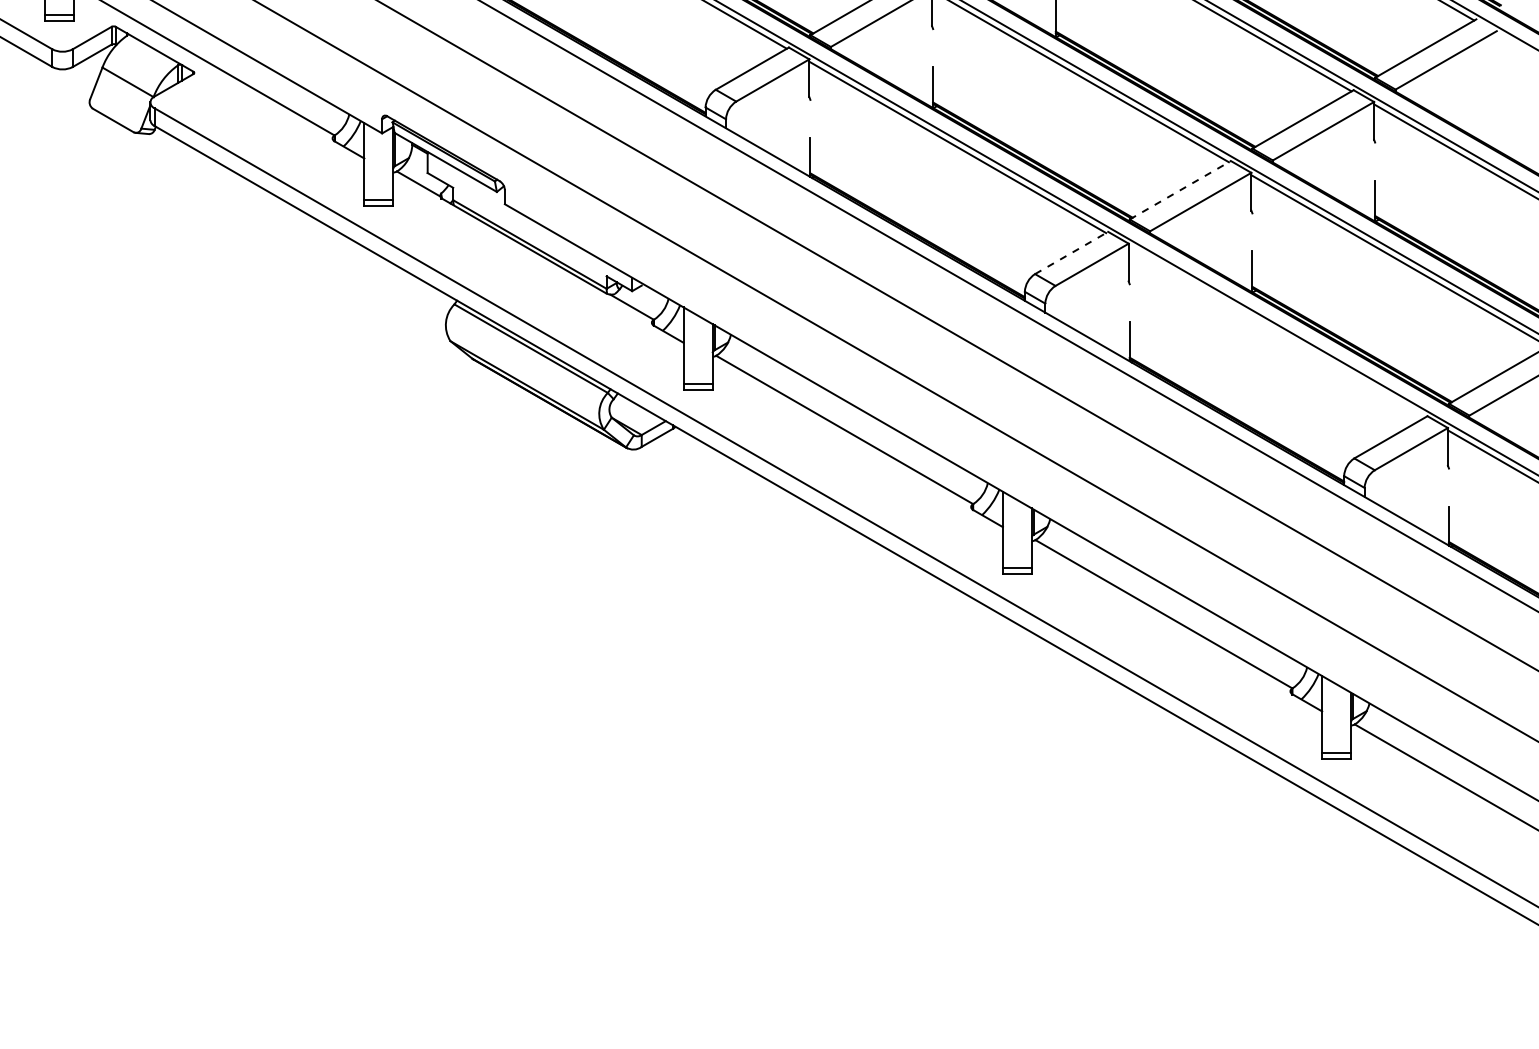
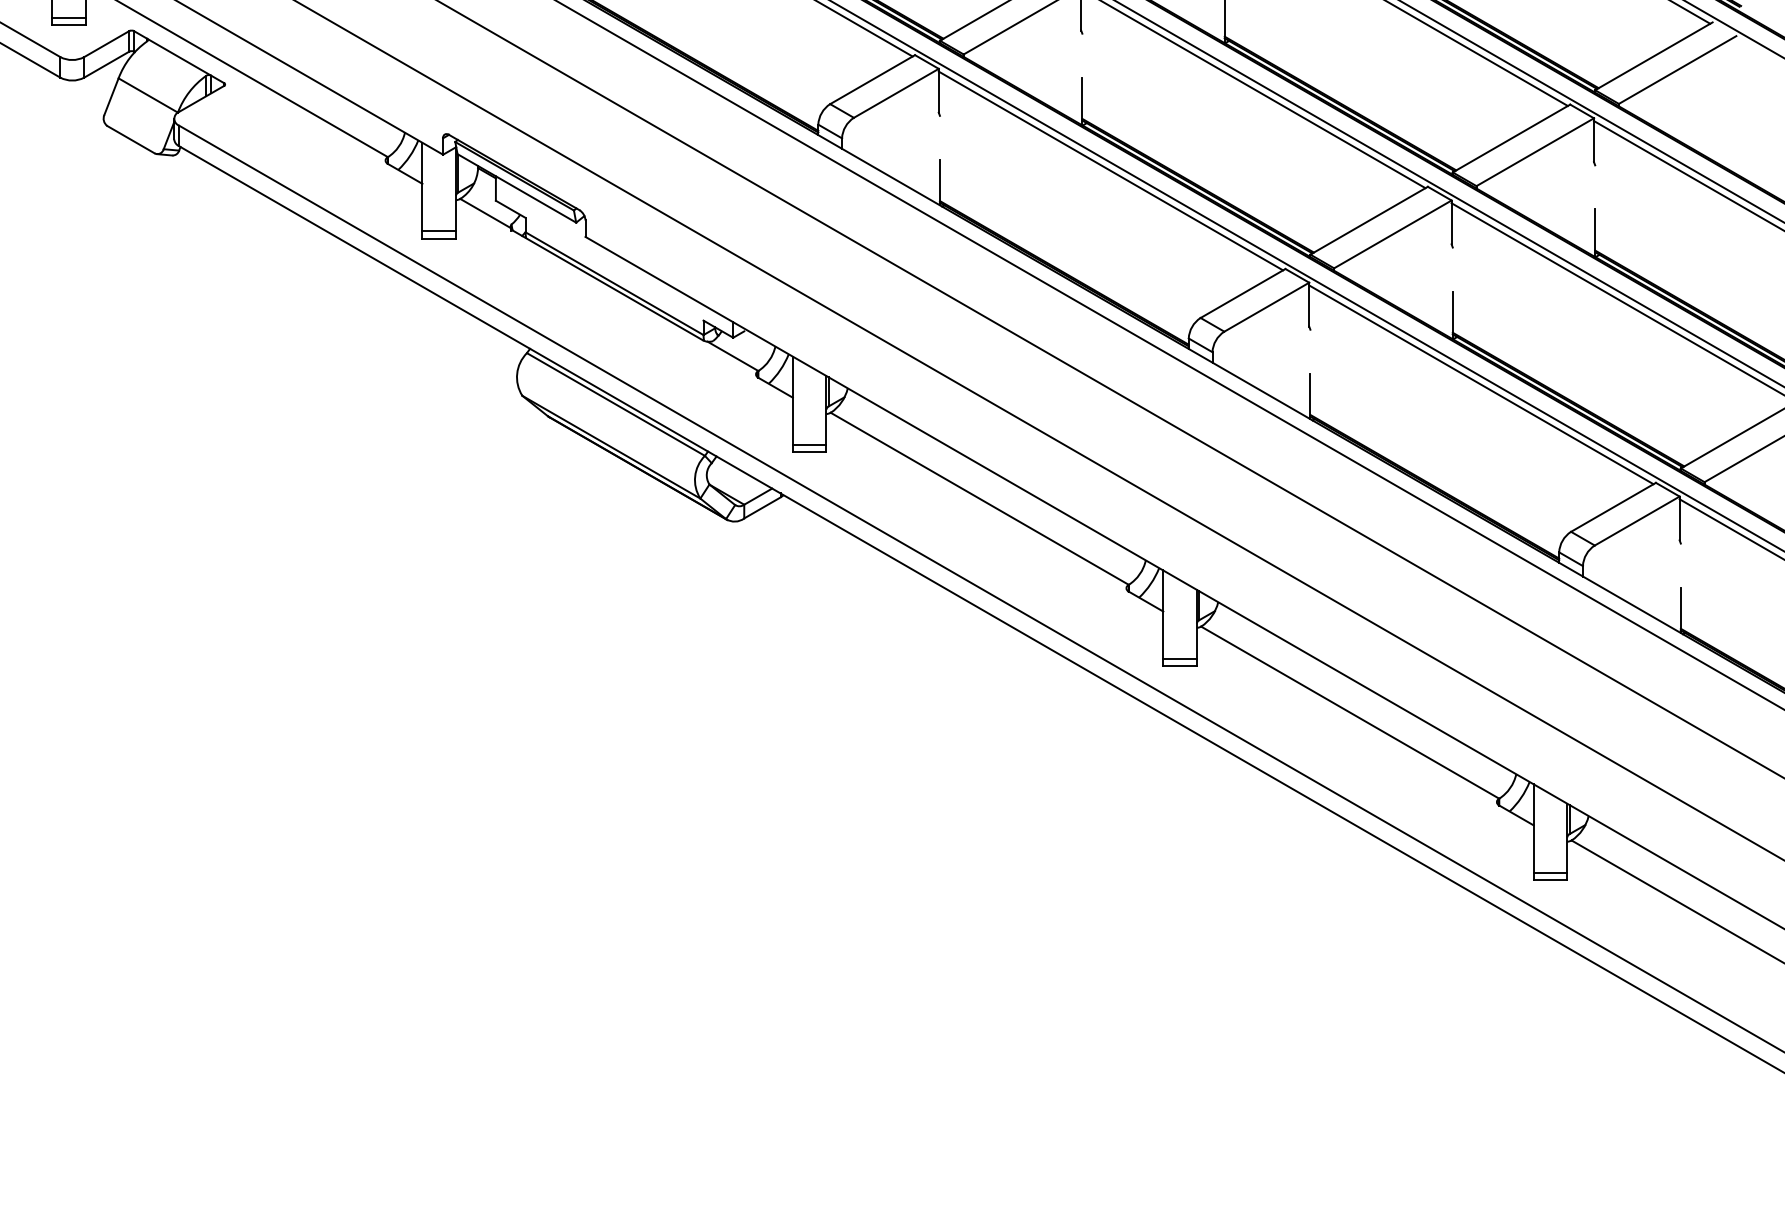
line: (1180, 190) -> (1369, 220), dashed -> solid
line: (1072, 253) -> (1243, 293), dashed -> solid
line: (1277, 331) -> (1481, 384), added

